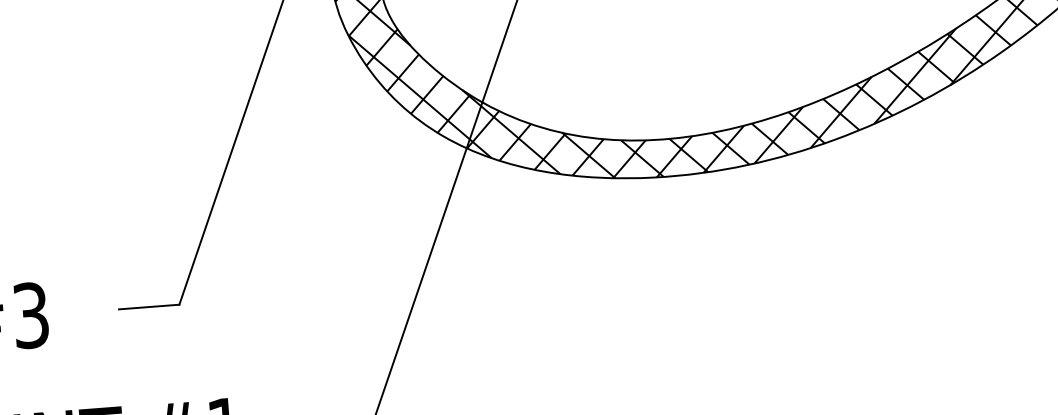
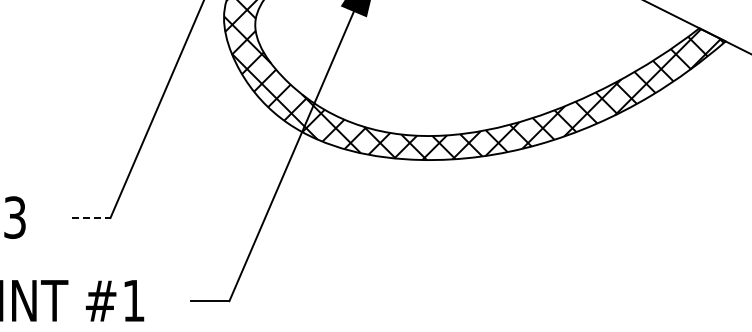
line: (149, 307) -> (91, 218), solid -> dashed

